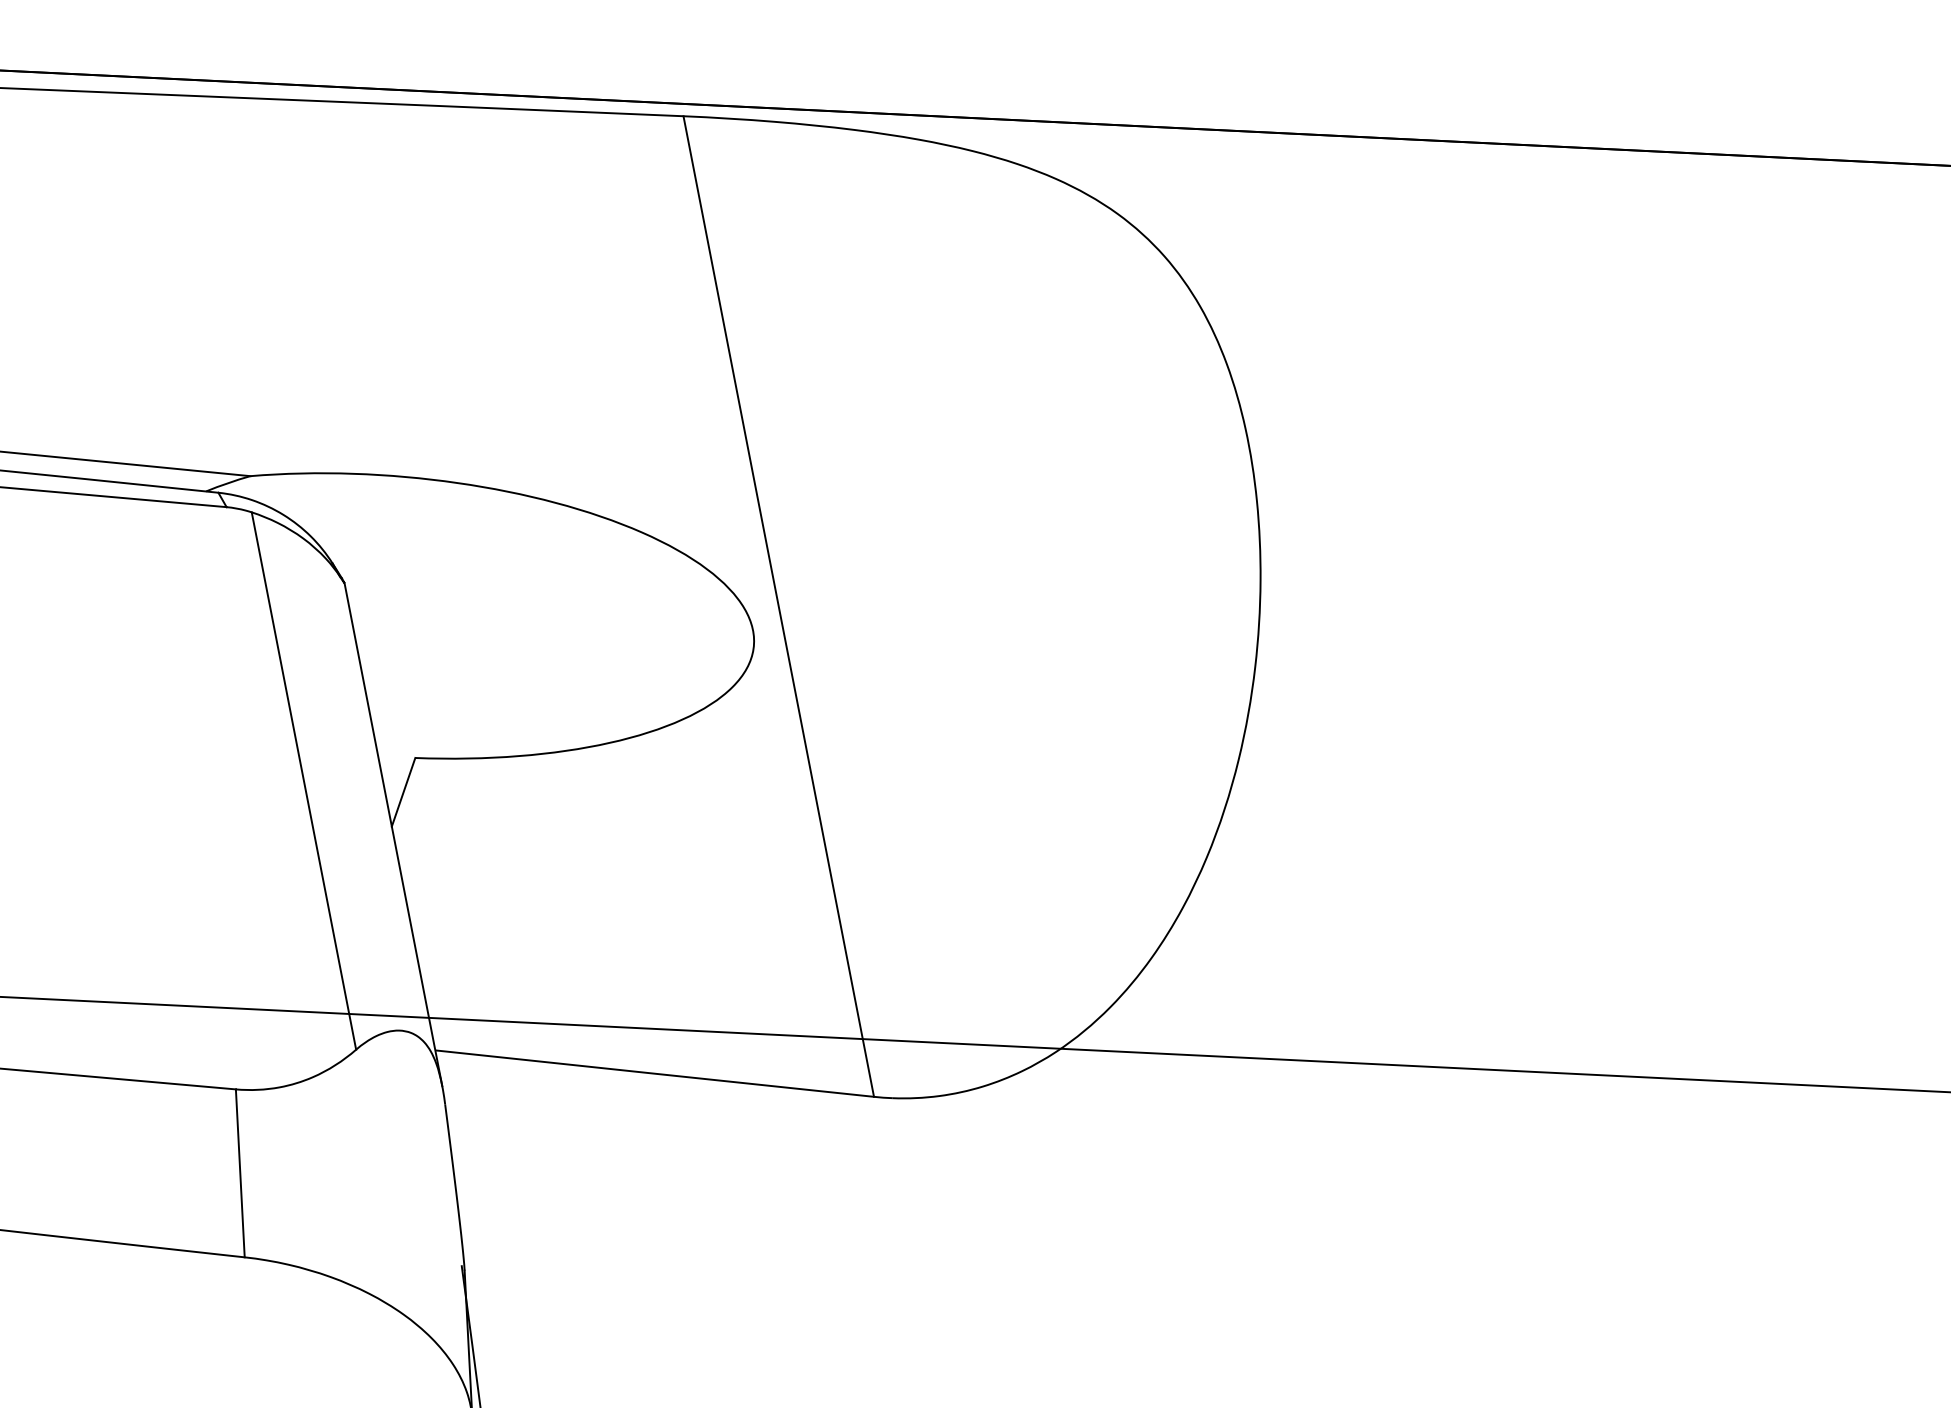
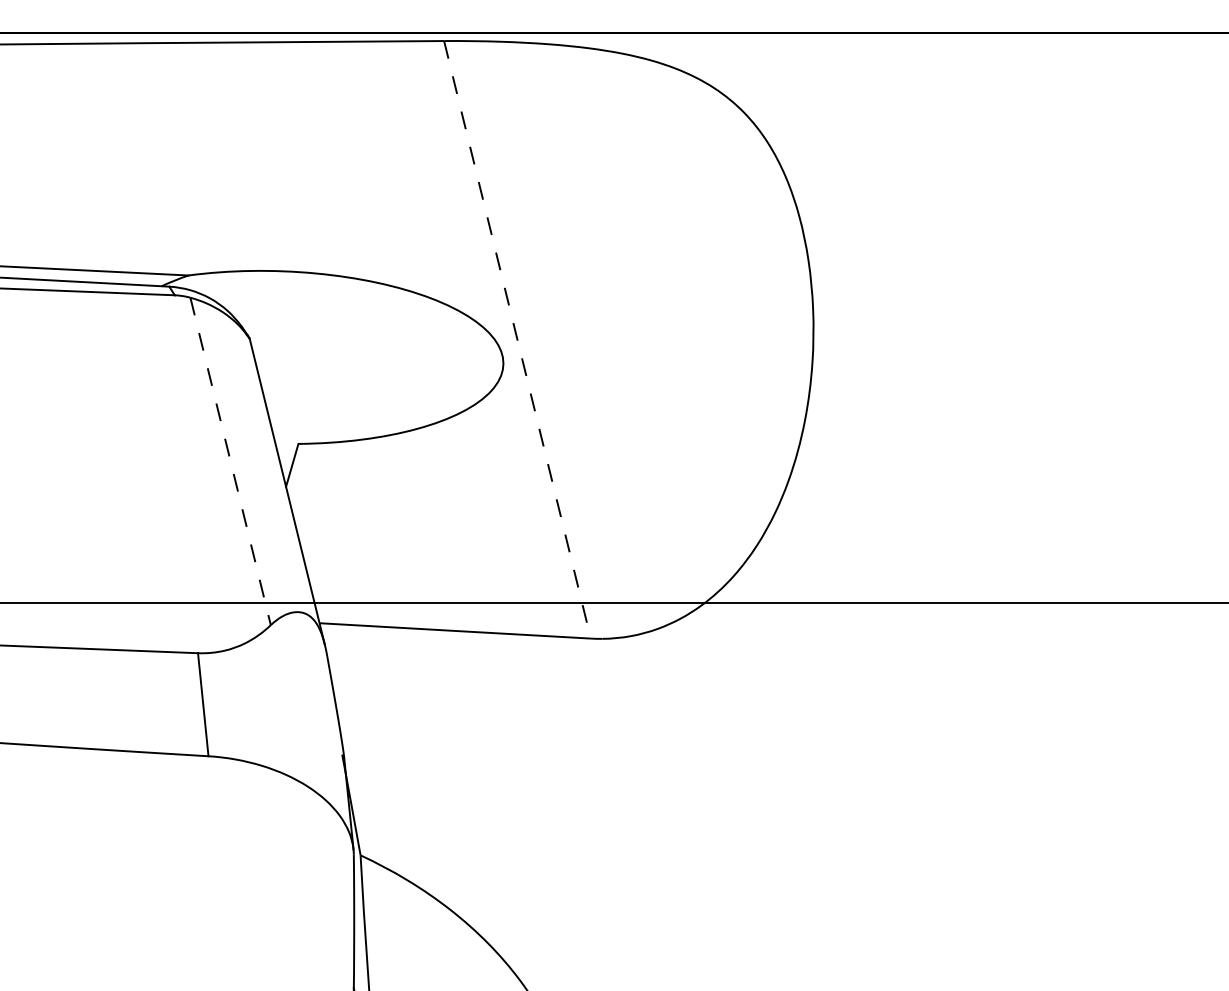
line: (778, 606) -> (517, 339), solid -> dashed
line: (303, 781) -> (230, 461), solid -> dashed

